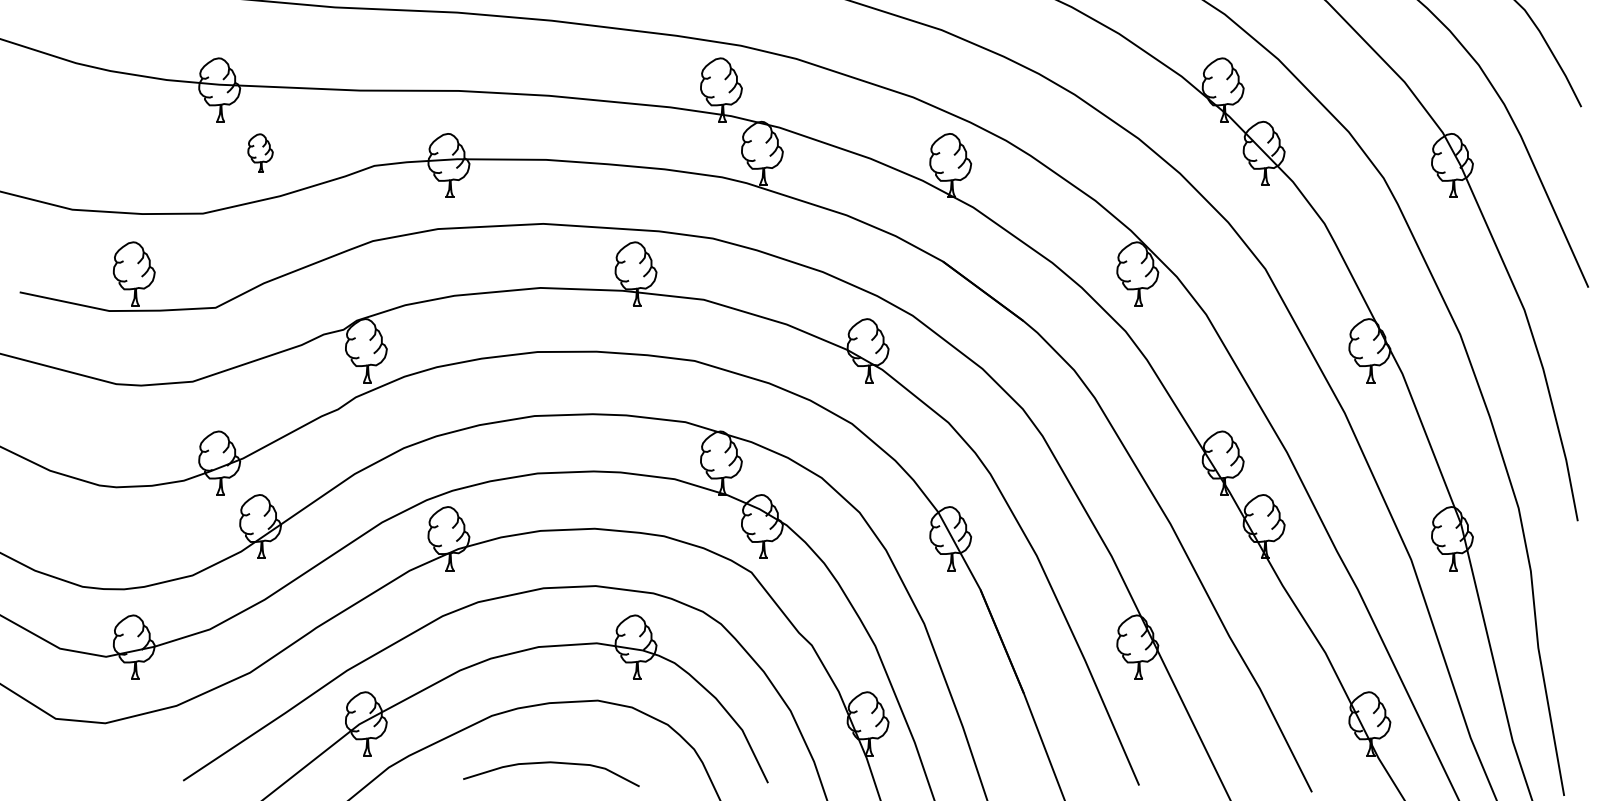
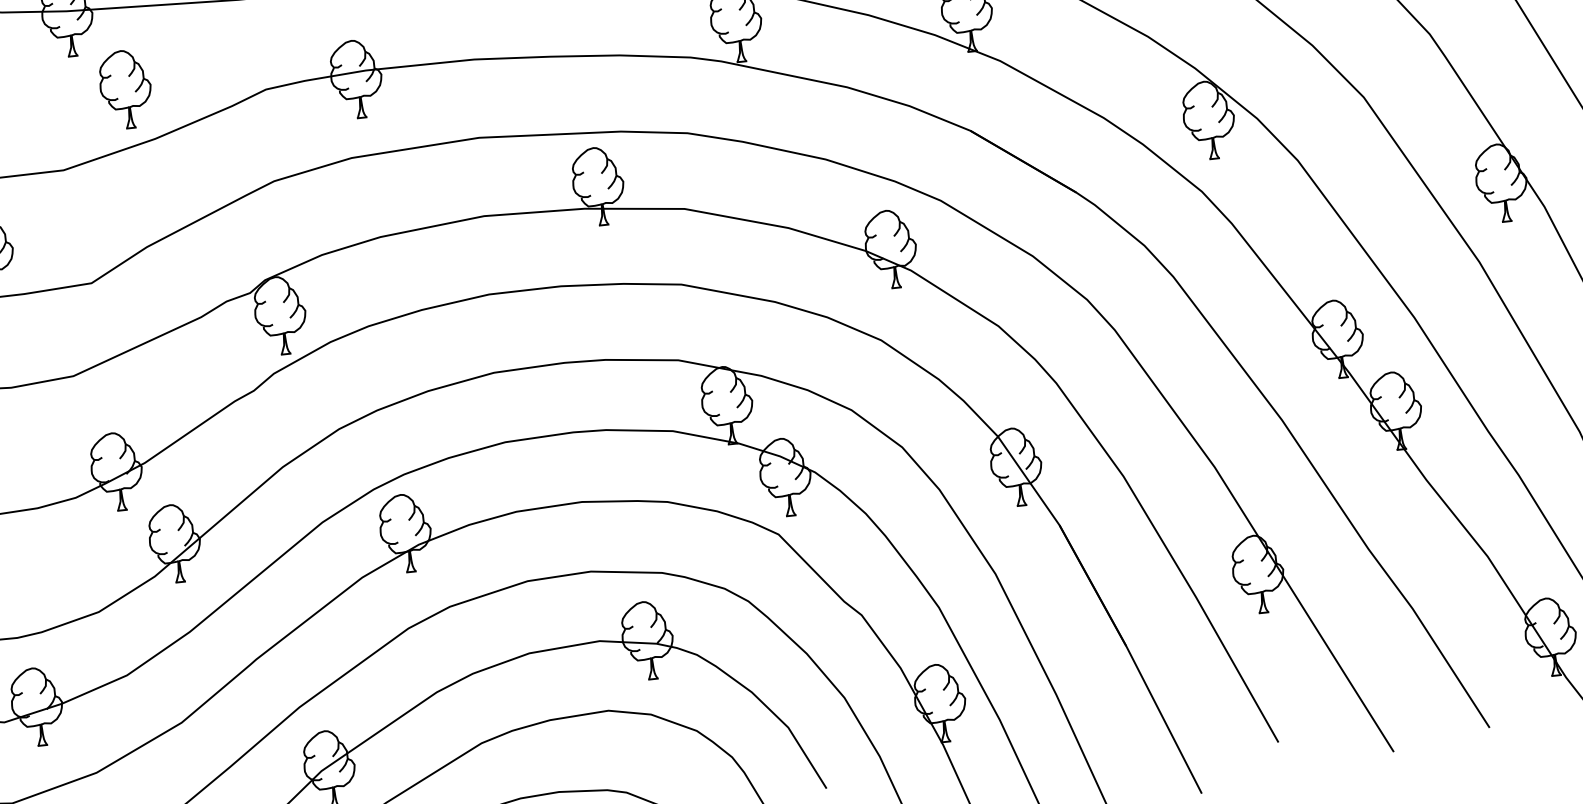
part: (260, 152) -> (125, 88), size x1.67

